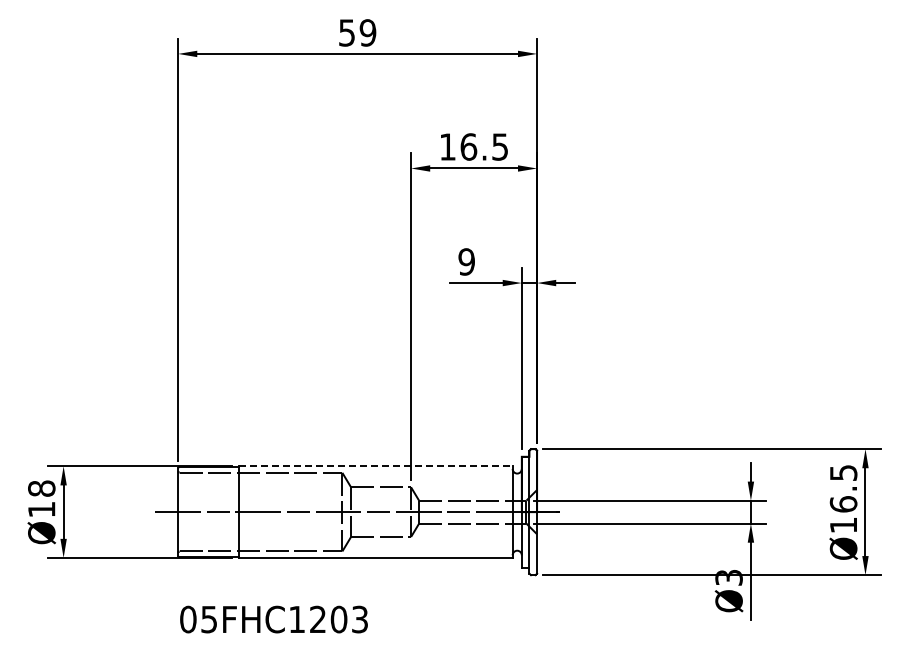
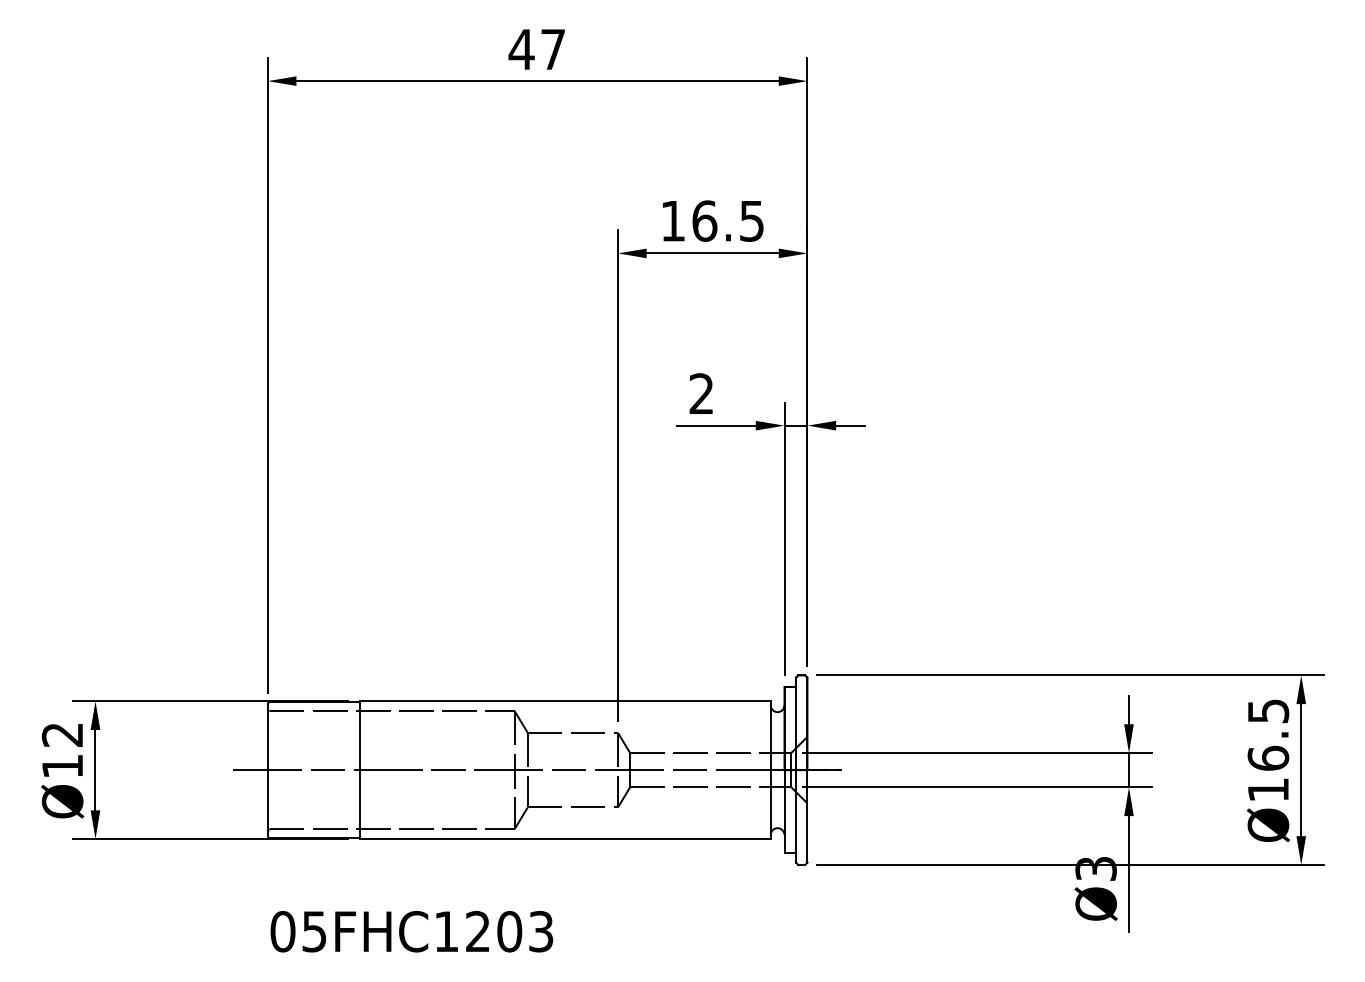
text: (357, 32) -> (537, 48), 59 -> 47
text: (466, 261) -> (701, 393), 9 -> 2
line: (375, 466) -> (564, 701), dashed -> solid
text: (41, 488) -> (62, 734), Ø18 -> Ø12

